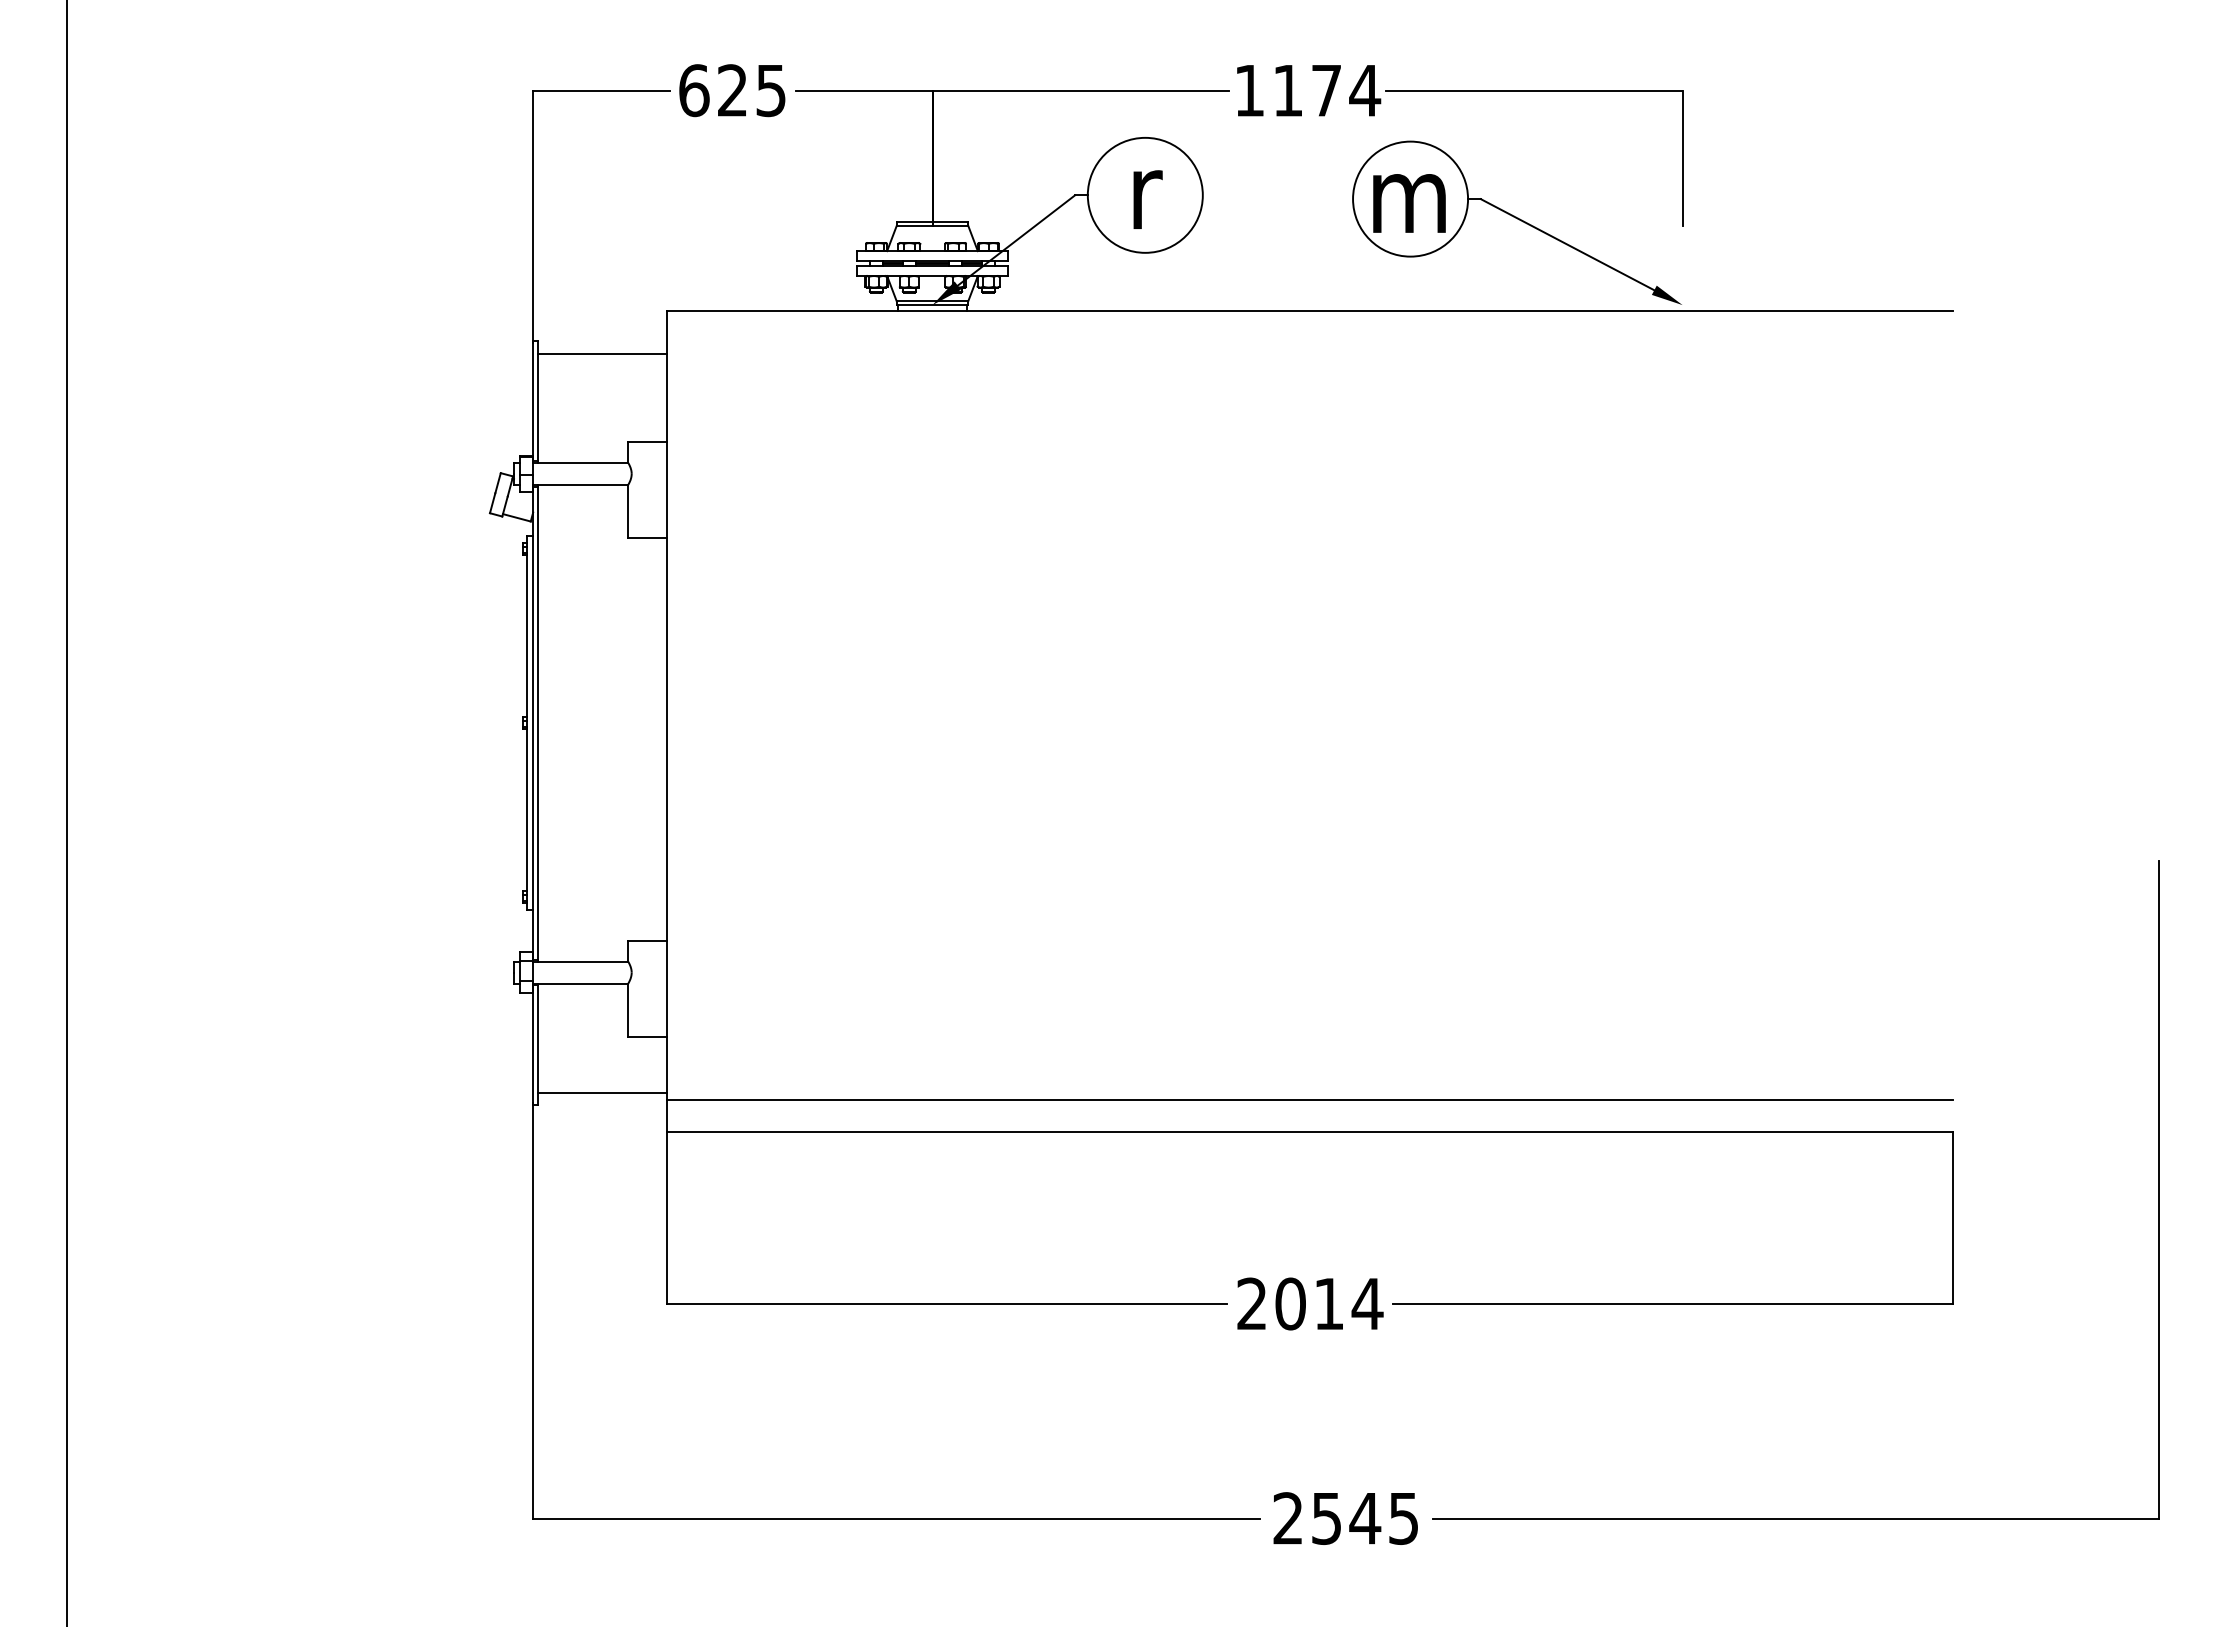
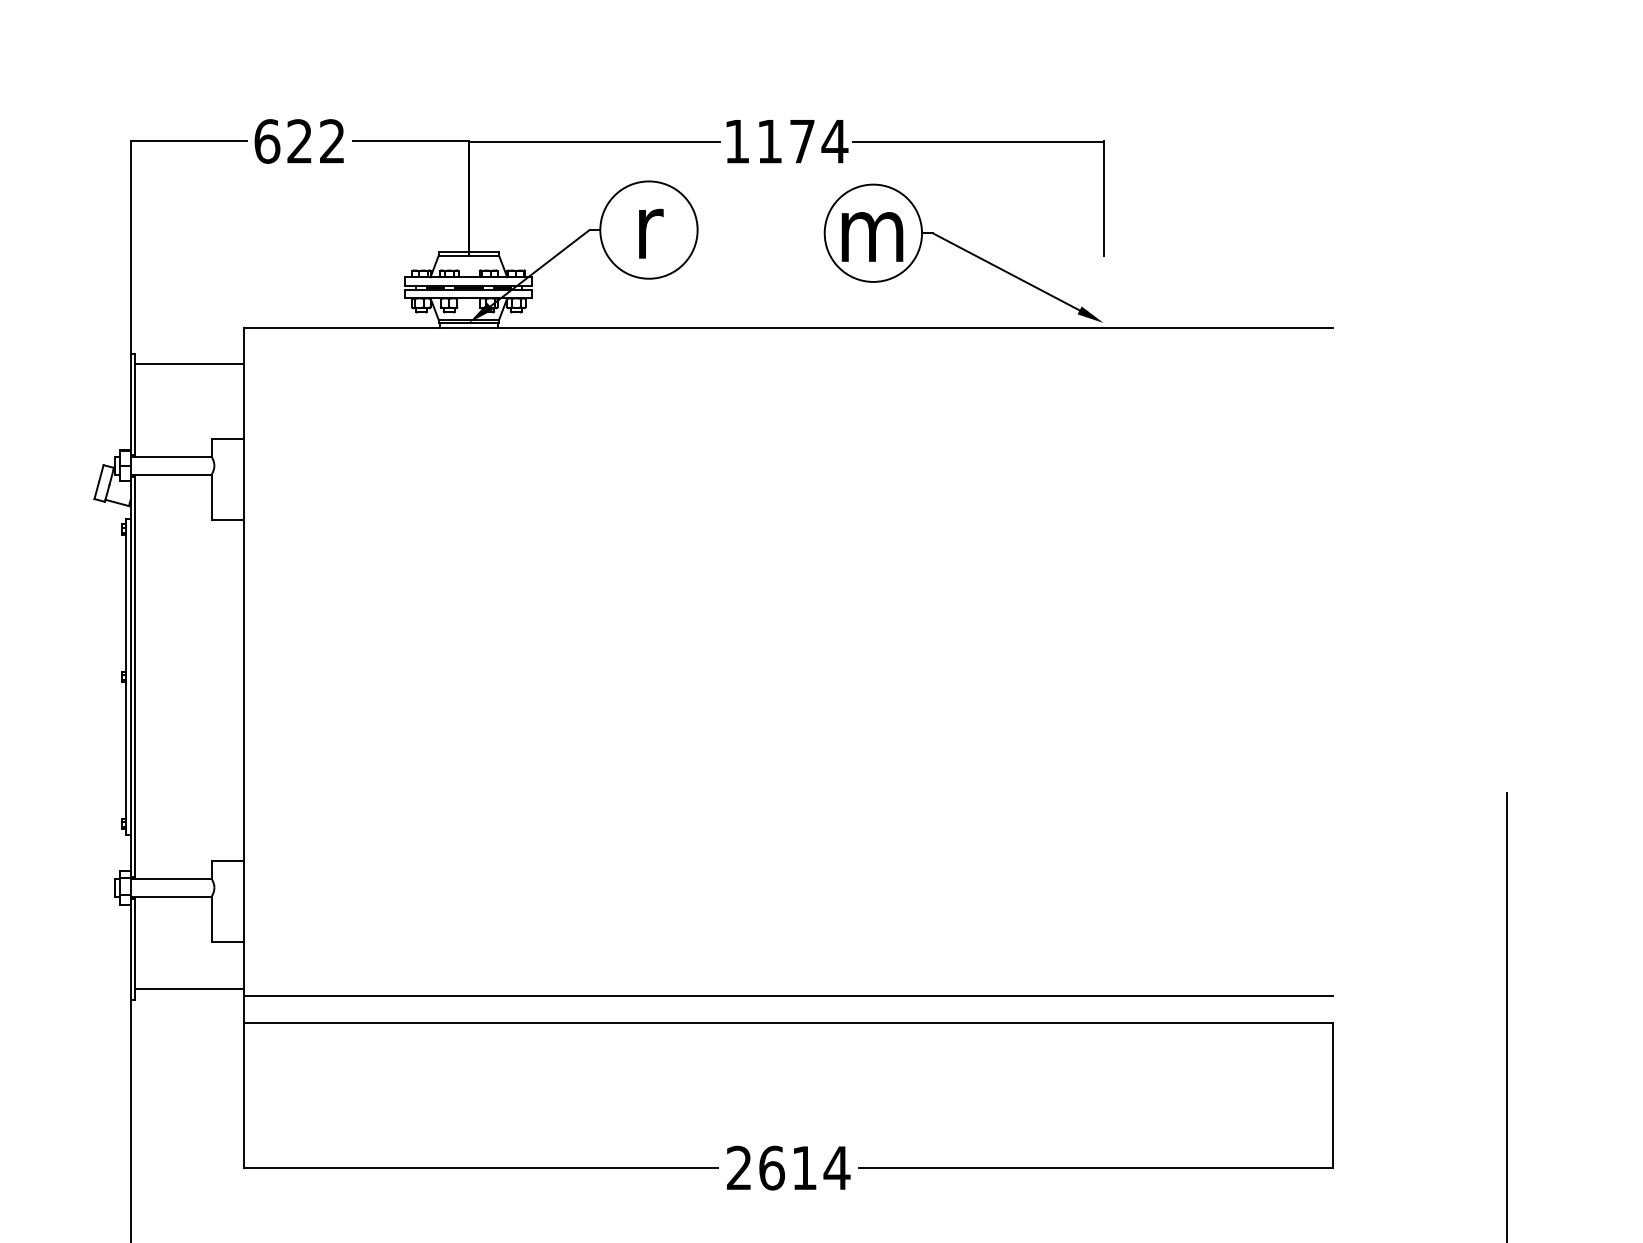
text: (770, 90) -> (331, 141), 625 -> 622
text: (1290, 1303) -> (771, 1167), 2014 -> 2614

